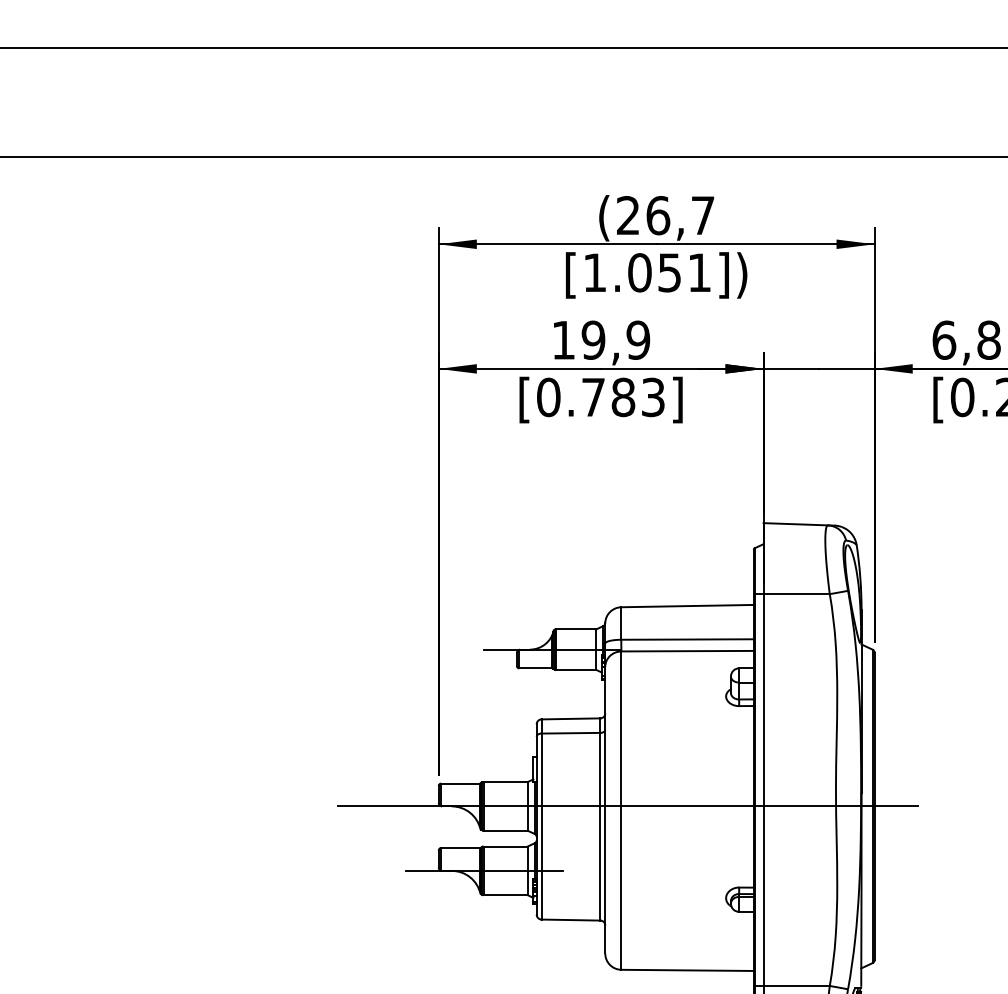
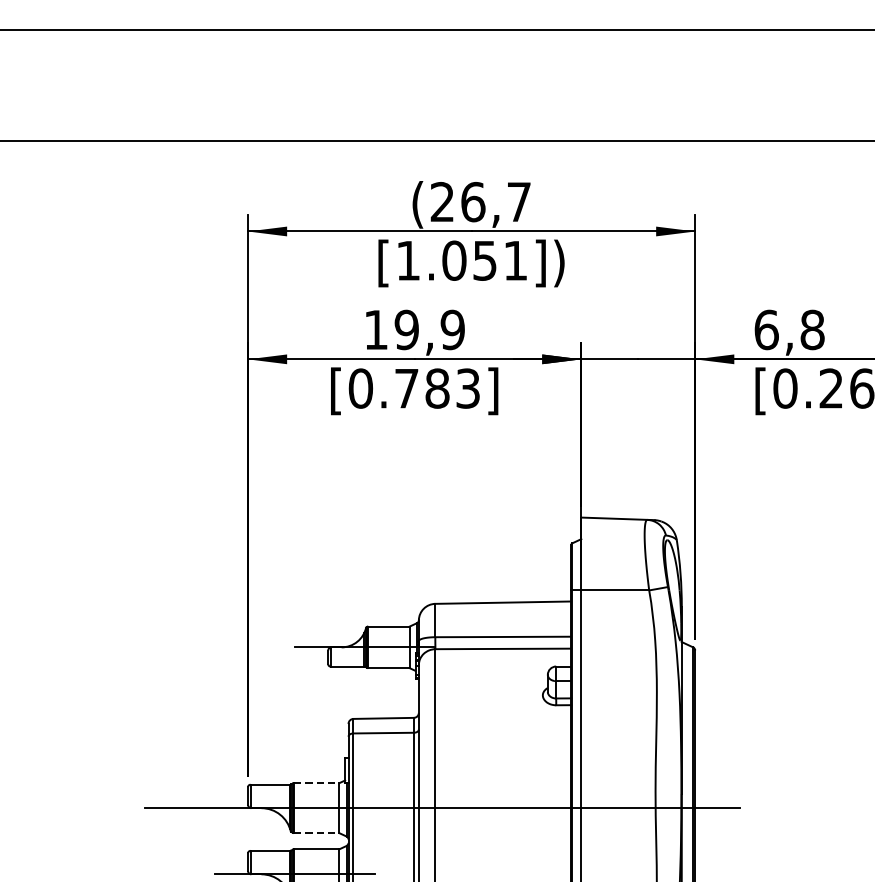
line: (506, 782) -> (317, 783), solid -> dashed
line: (506, 830) -> (317, 832), solid -> dashed

